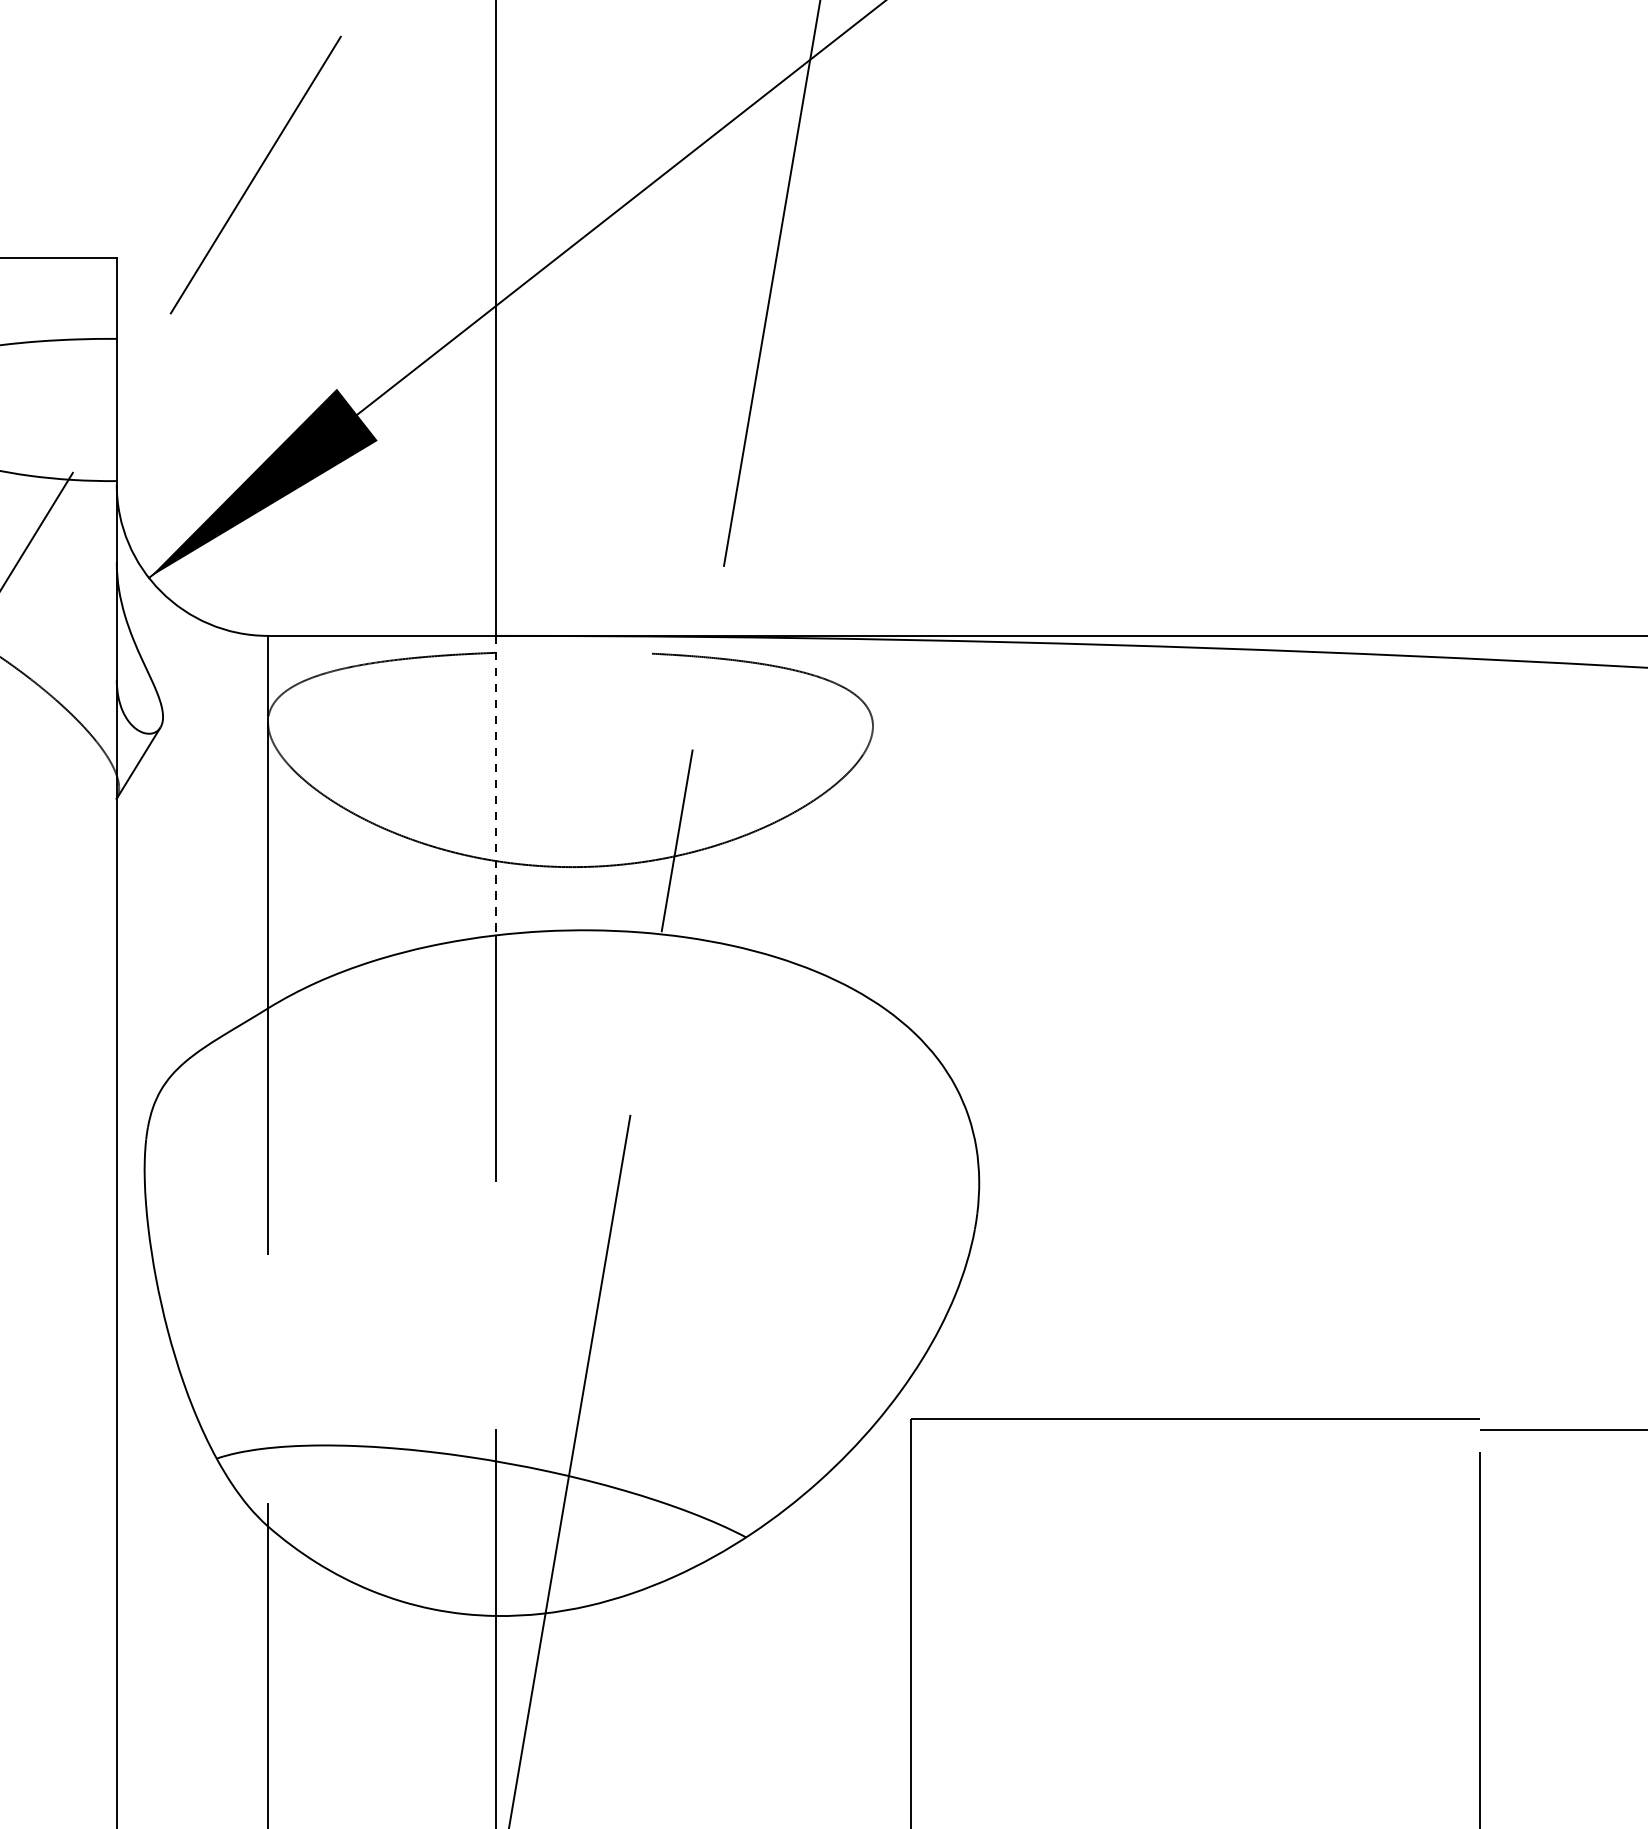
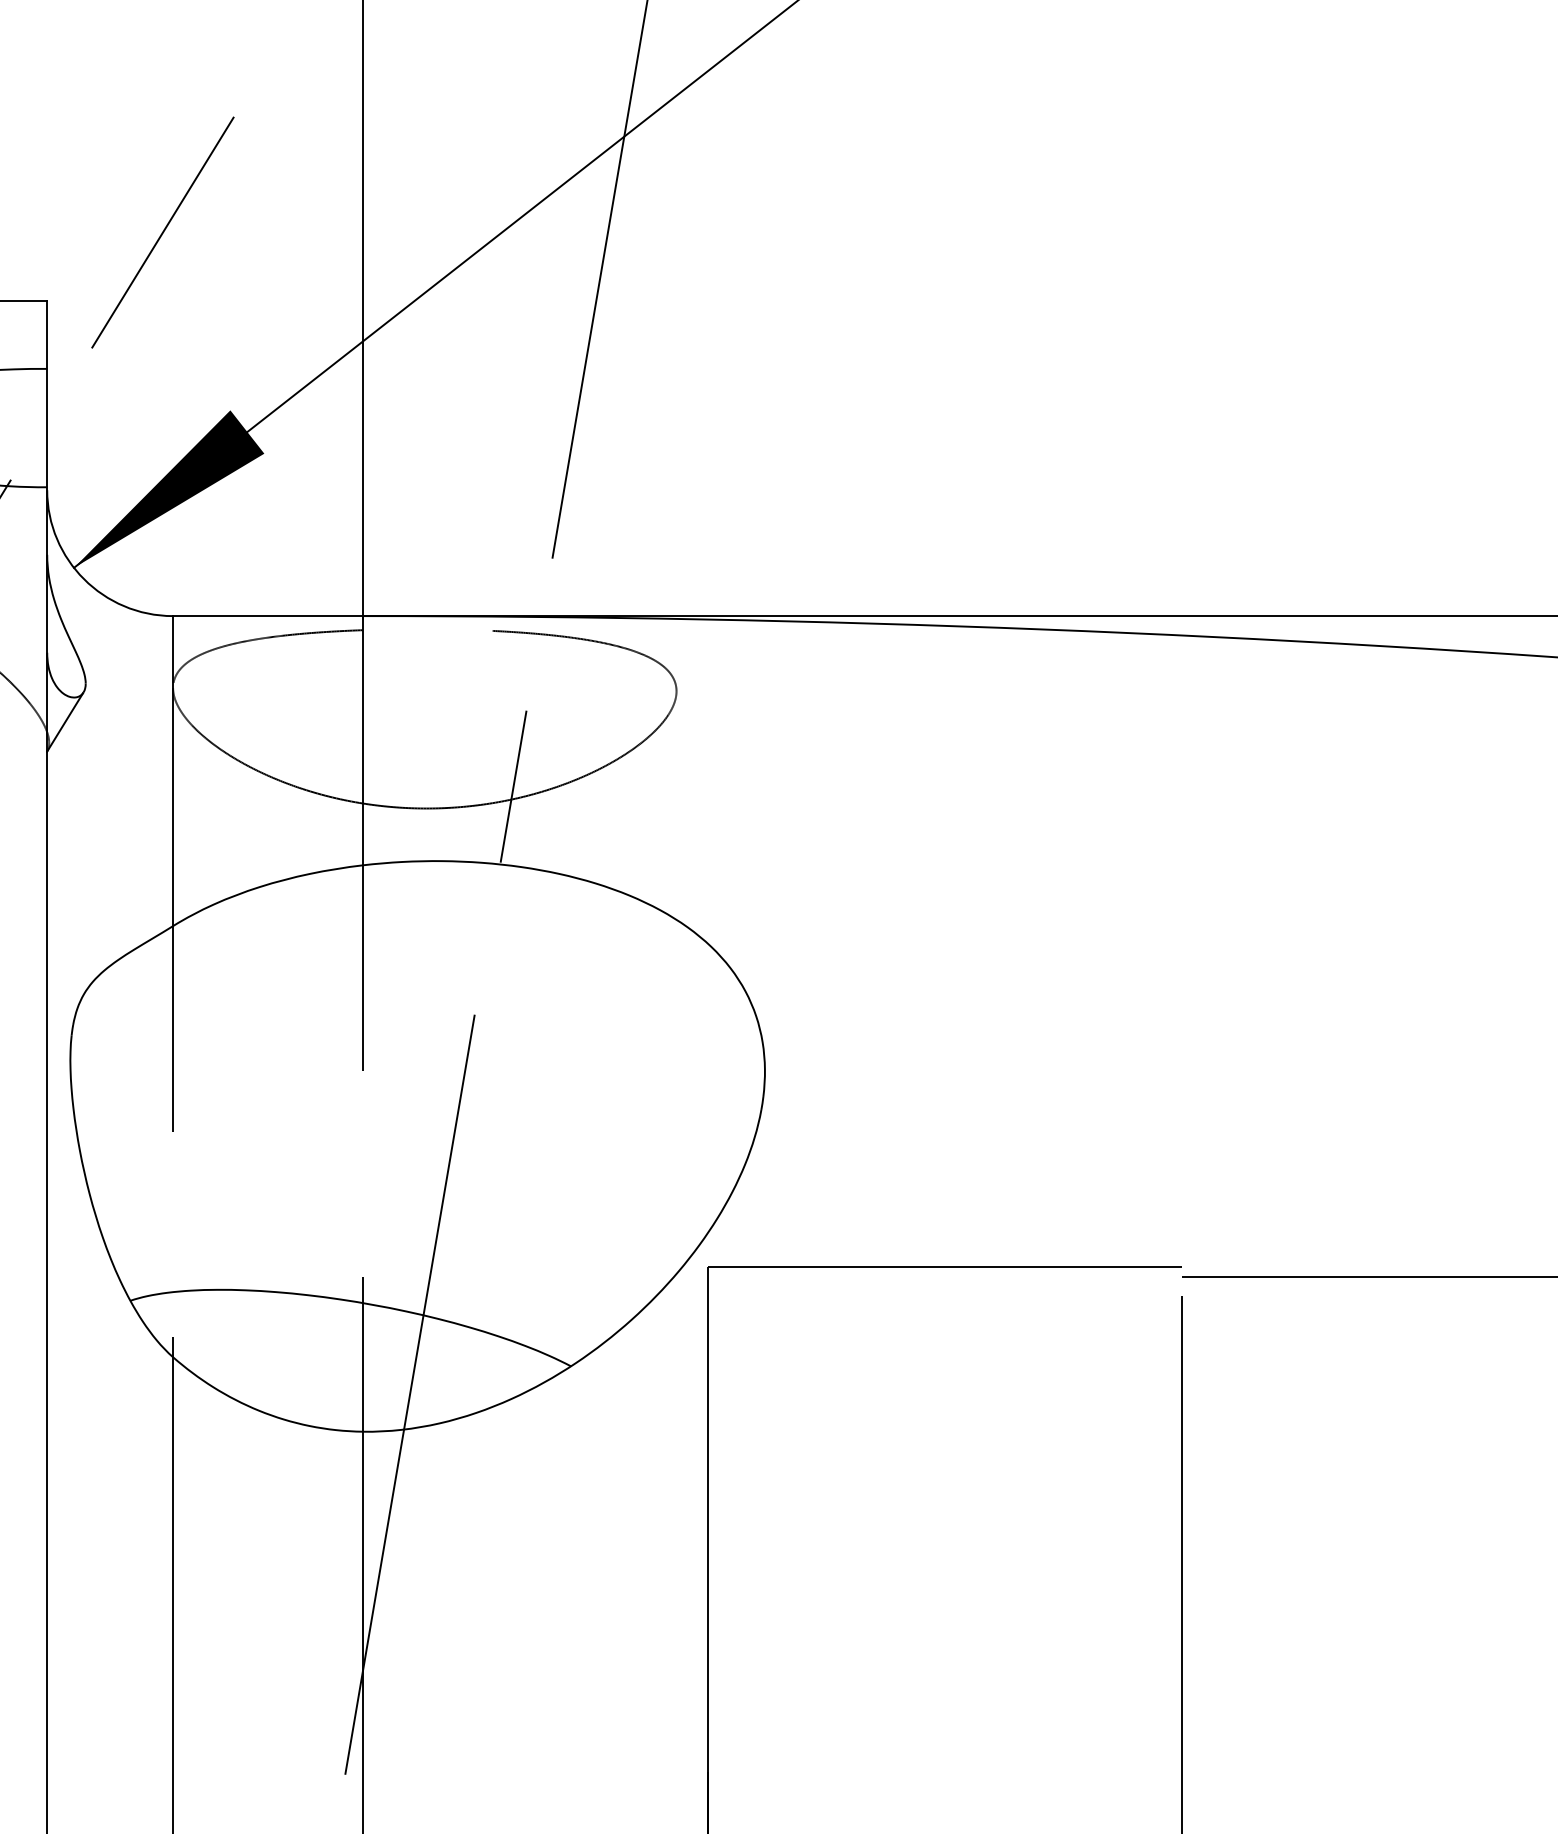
line: (495, 785) -> (362, 740), dashed -> solid

